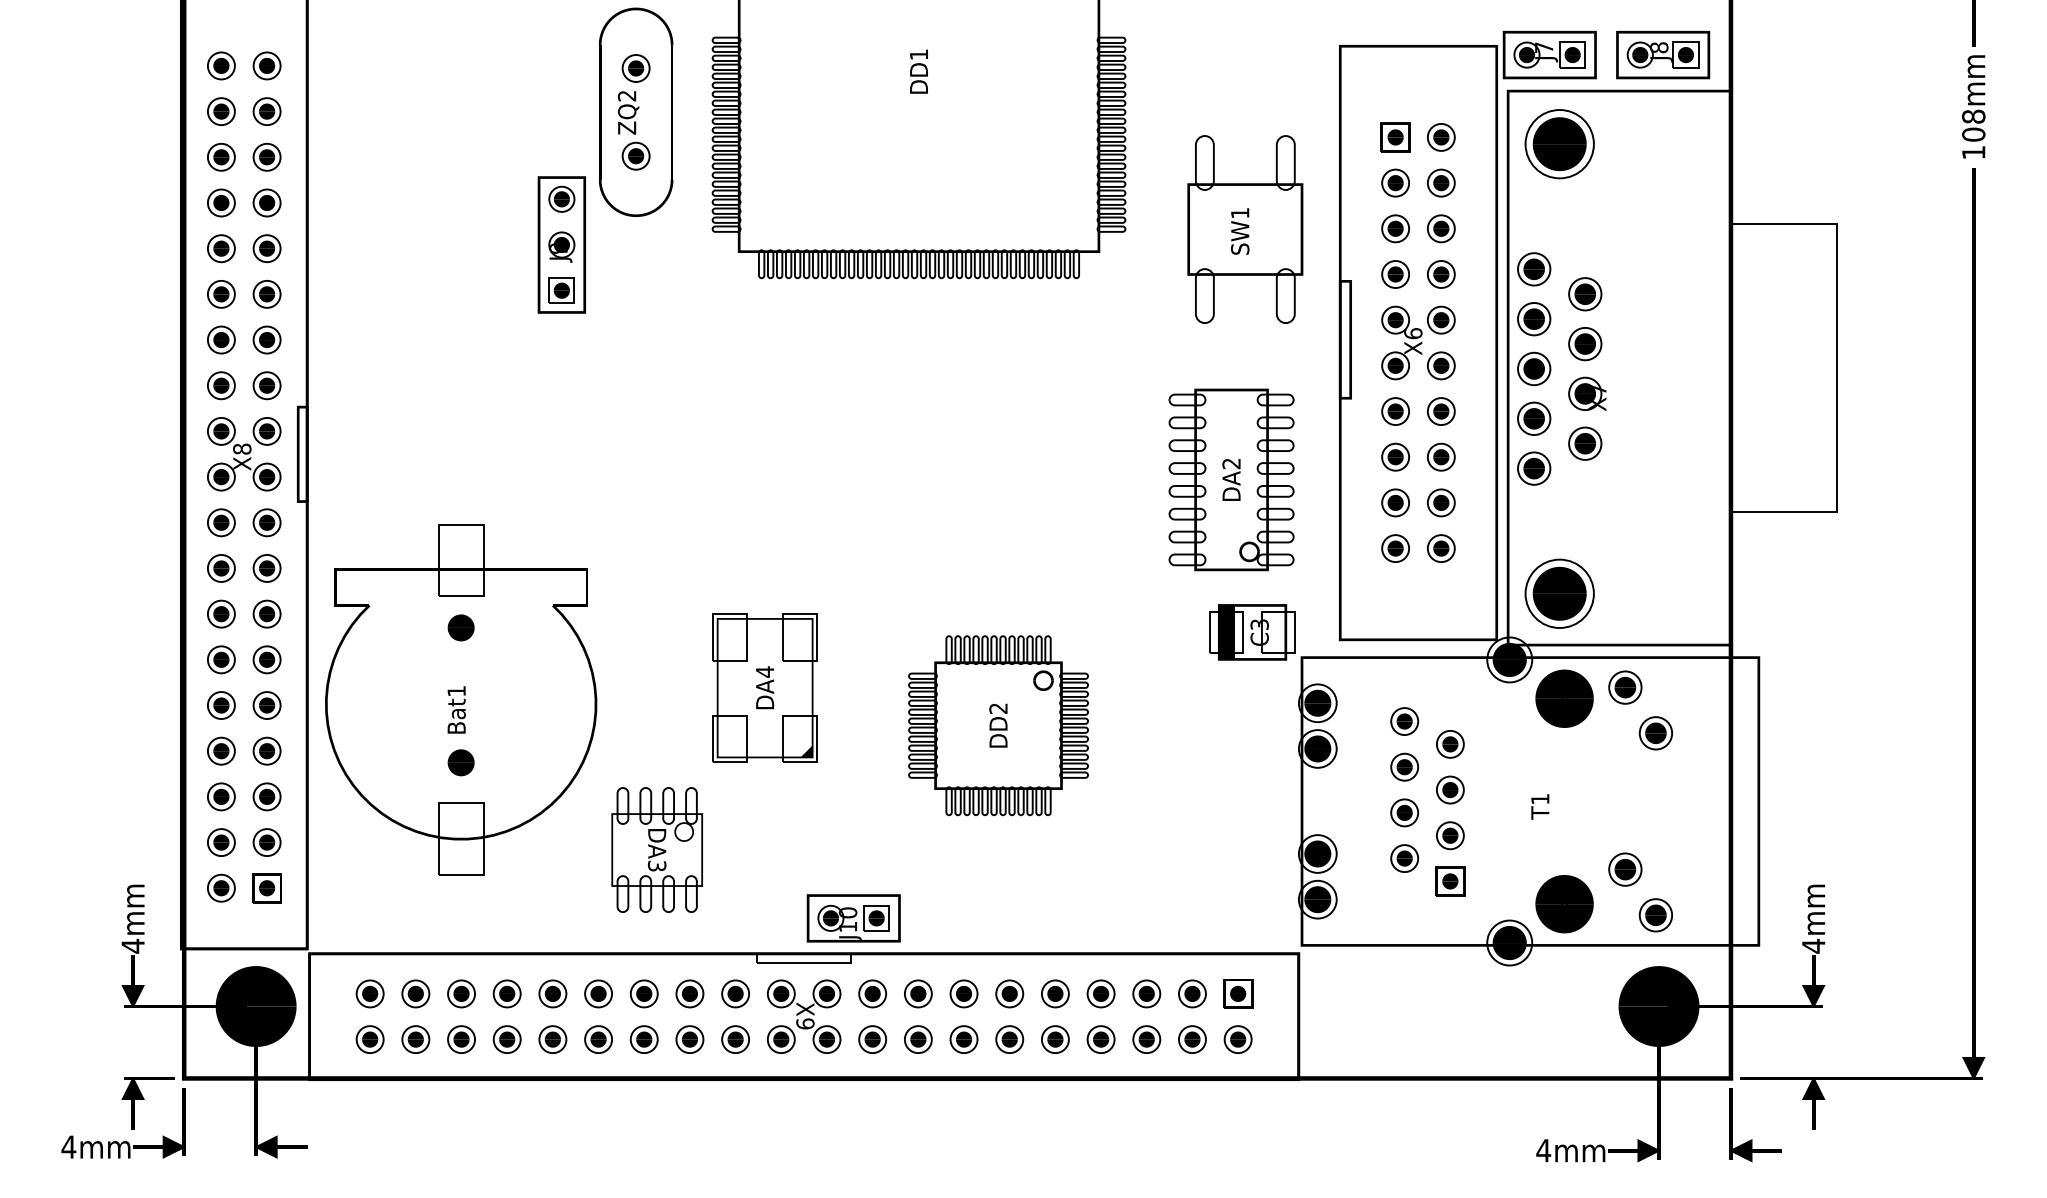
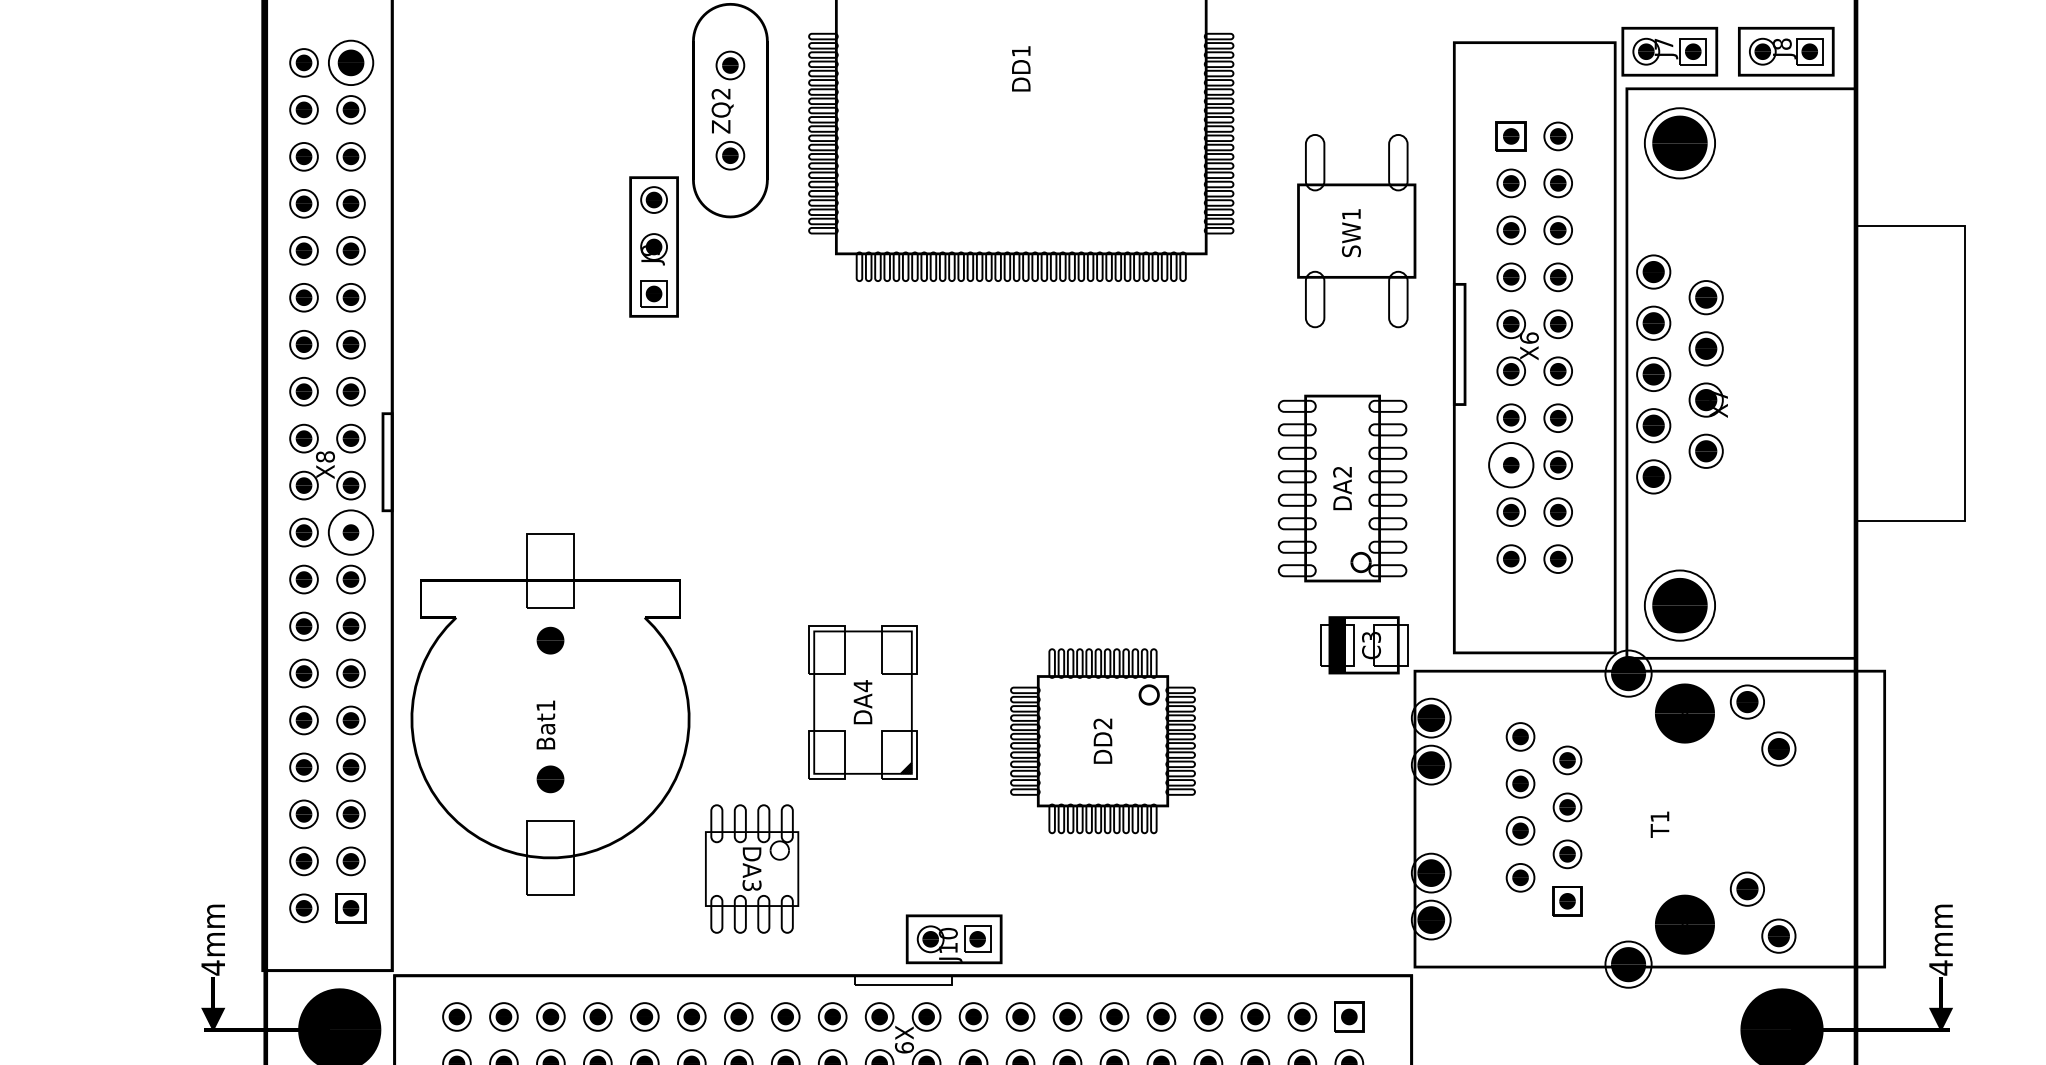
part: (266, 65) -> (350, 62), size x1.6
circle: (1395, 456) -> (1511, 464), size x1.6
circle: (266, 522) -> (350, 532), size x1.6

